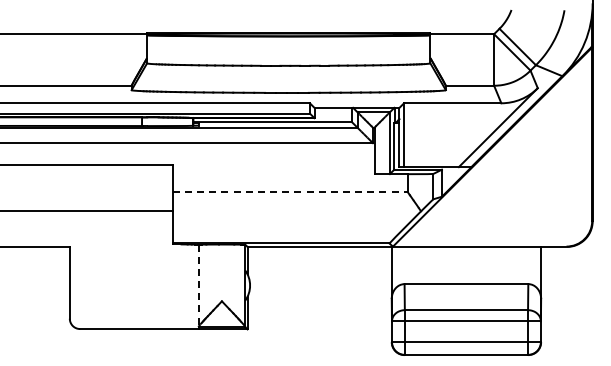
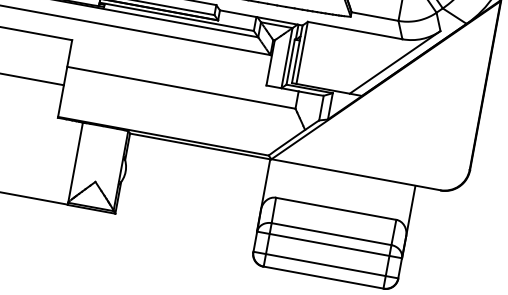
line: (290, 191) -> (181, 87), dashed -> solid
line: (198, 286) -> (75, 163), dashed -> solid

